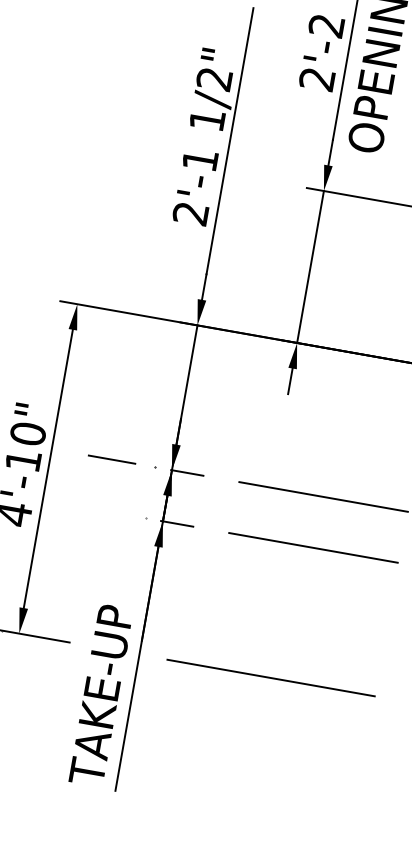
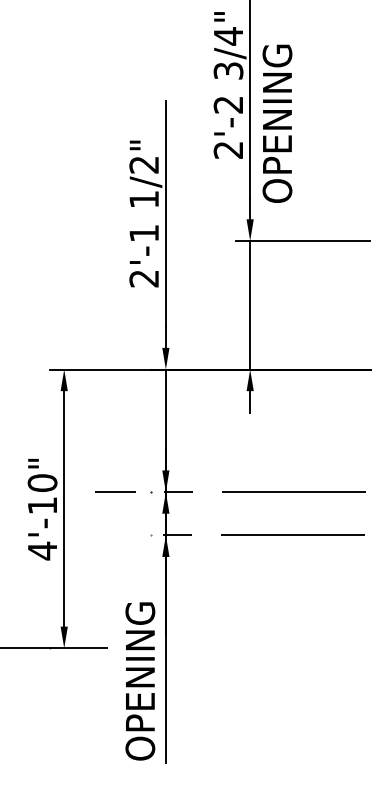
line: (271, 678) -> (277, 648), removed
text: (102, 689) -> (140, 682), TAKE-UP -> OPENING

